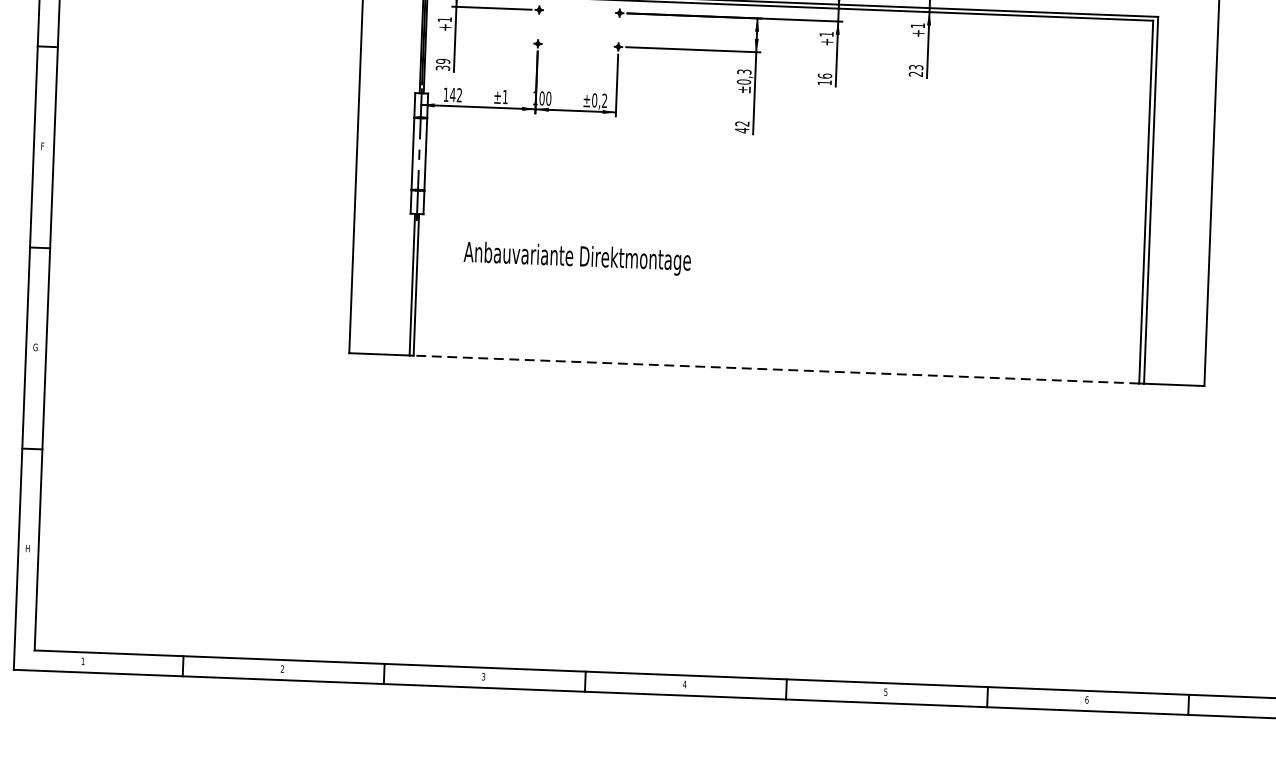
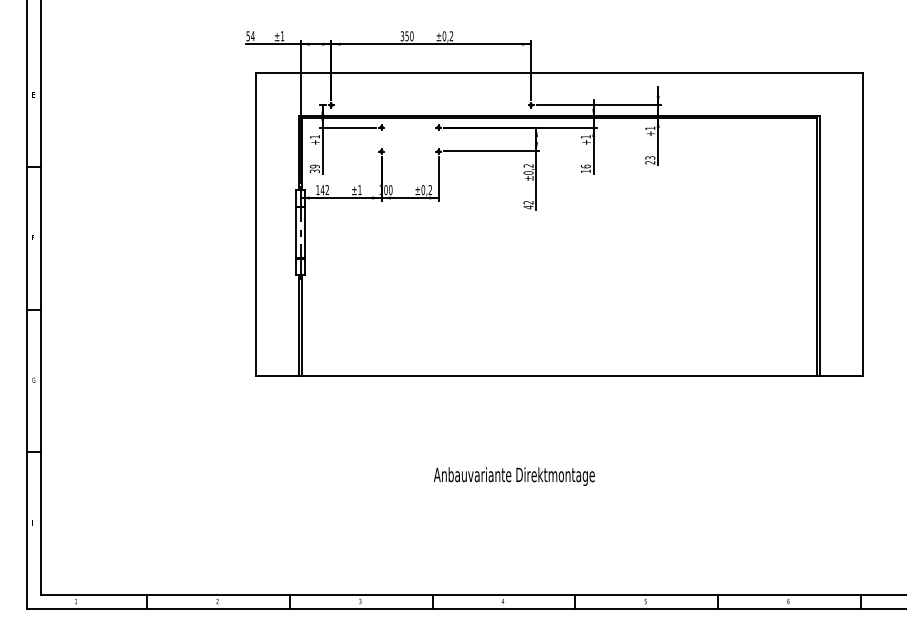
text: (744, 71) -> (528, 165), ±0,3 -> ±0,2
text: (576, 258) -> (513, 476), moved
line: (775, 369) -> (558, 375), dashed -> solid

